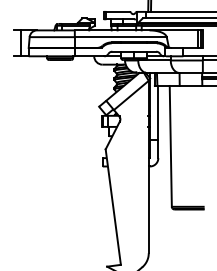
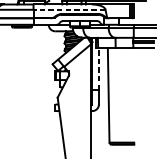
line: (120, 37) -> (69, 10), solid -> dashed
line: (158, 112) -> (99, 68), solid -> dashed

